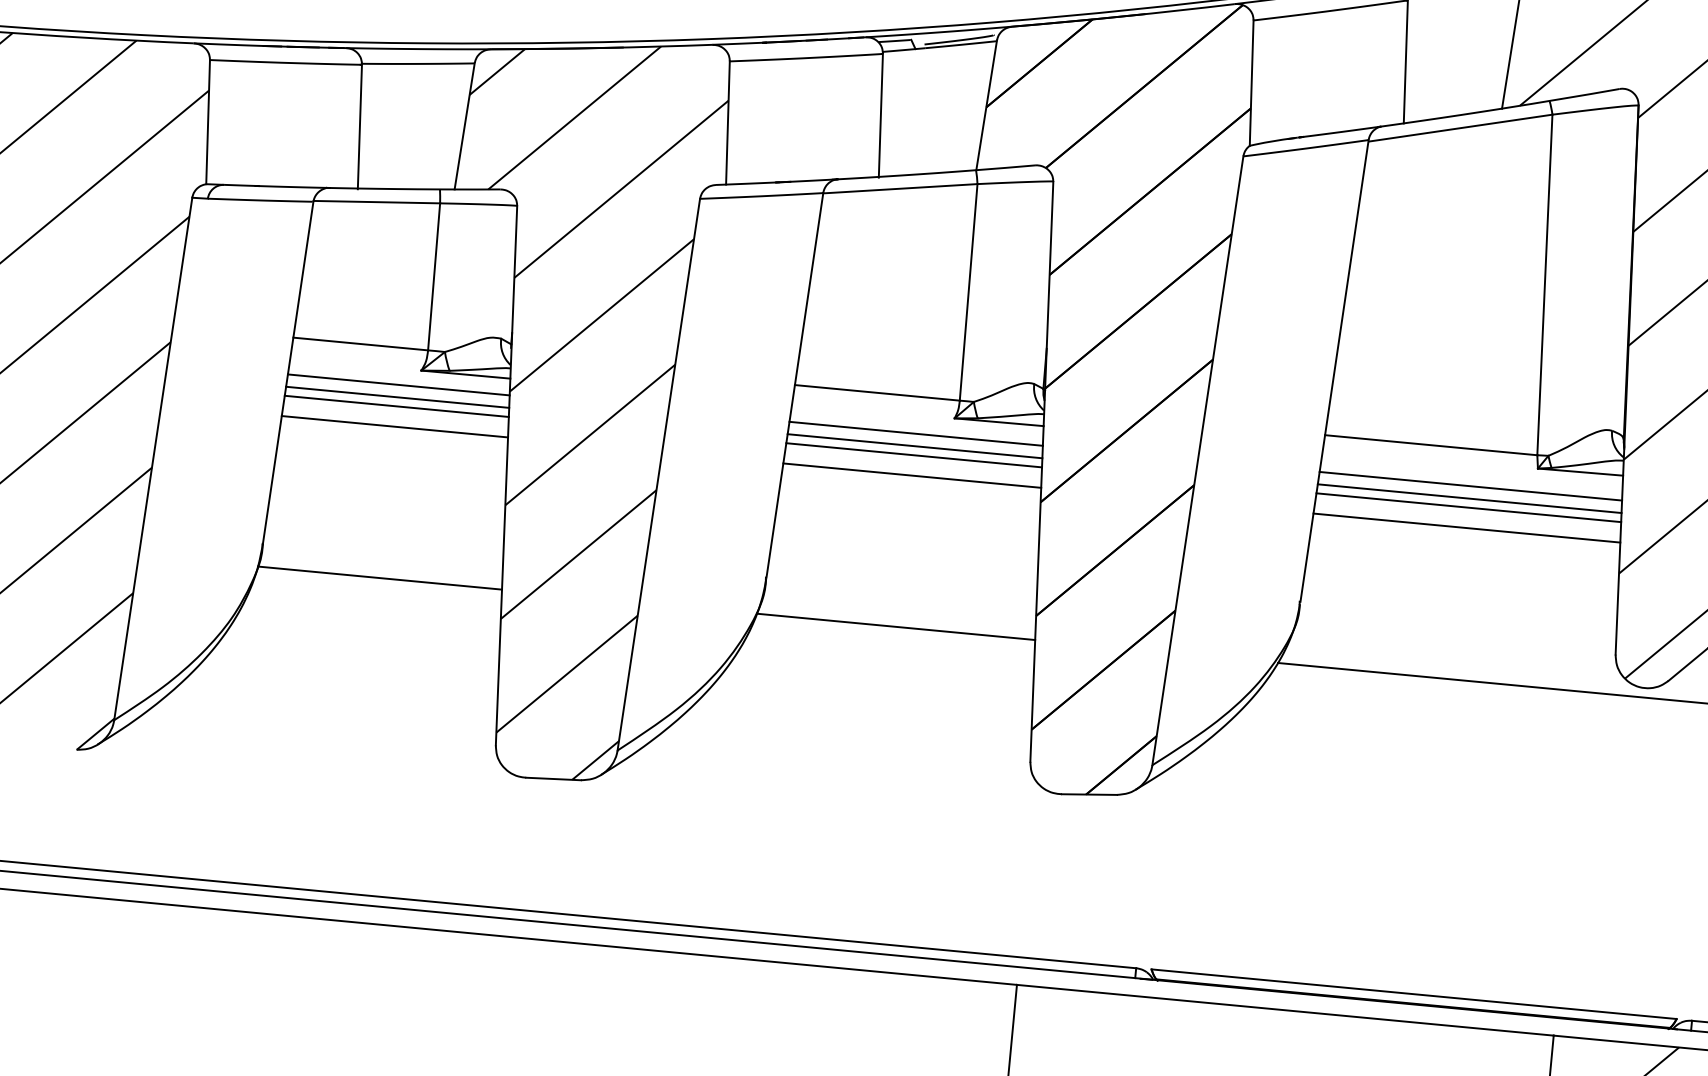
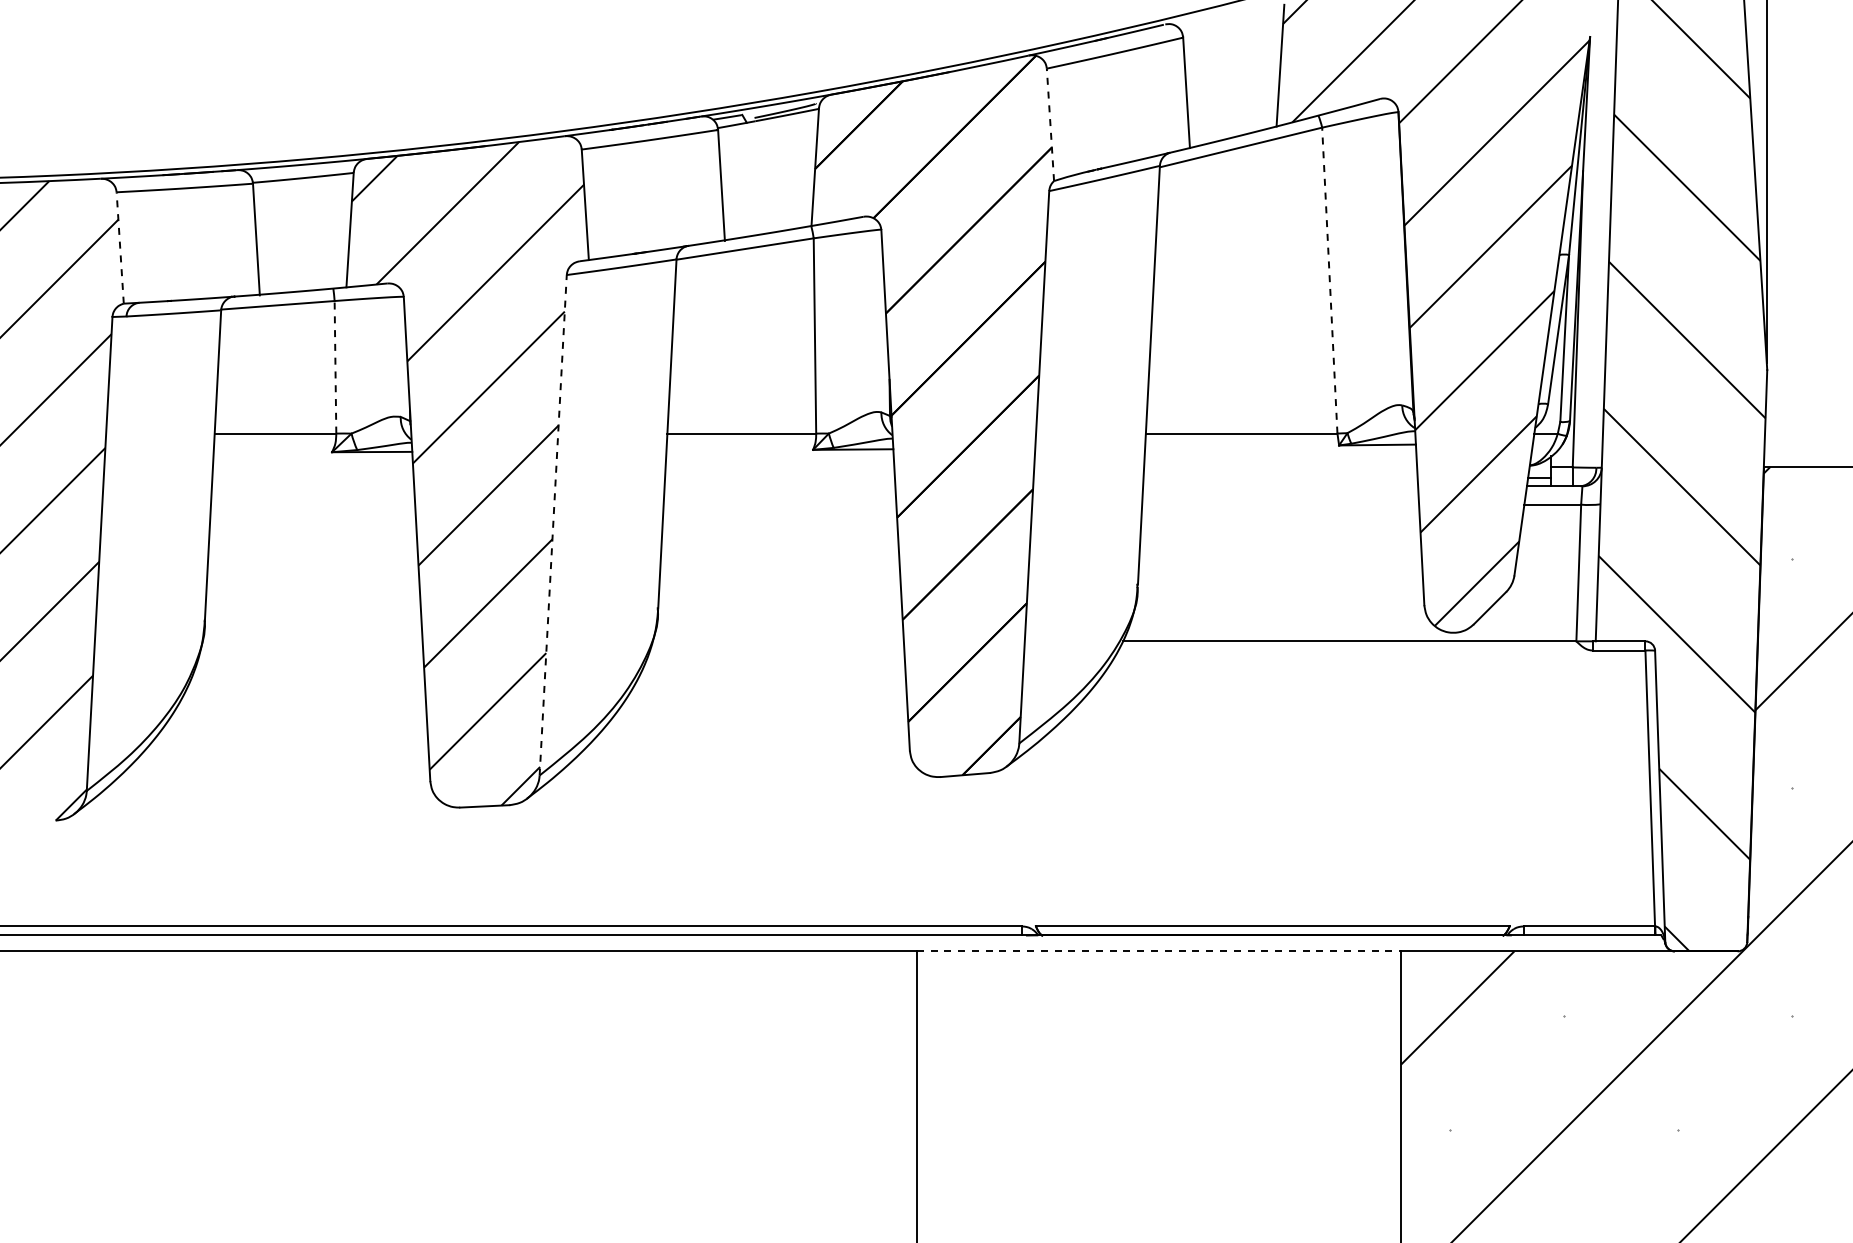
line: (1251, 82) -> (1050, 124), solid -> dashed
line: (208, 121) -> (120, 247), solid -> dashed
line: (434, 275) -> (335, 366), solid -> dashed
line: (1544, 284) -> (1329, 280), solid -> dashed
line: (398, 384) -> (312, 466), removed
line: (397, 397) -> (312, 478), removed
line: (396, 406) -> (312, 486), removed
line: (395, 426) -> (313, 504), removed
line: (915, 433) -> (779, 466), removed
line: (914, 446) -> (779, 478), removed
line: (913, 455) -> (779, 486), removed
line: (659, 474) -> (553, 525), solid -> dashed
line: (911, 475) -> (779, 504), removed
line: (1470, 485) -> (1280, 466), removed
line: (1469, 499) -> (1280, 478), removed
line: (1468, 507) -> (1280, 486), removed
line: (1466, 527) -> (1280, 504), removed
line: (379, 578) -> (312, 641), removed
line: (895, 626) -> (777, 641), removed
line: (1285, 1010) -> (1159, 951), solid -> dashed

